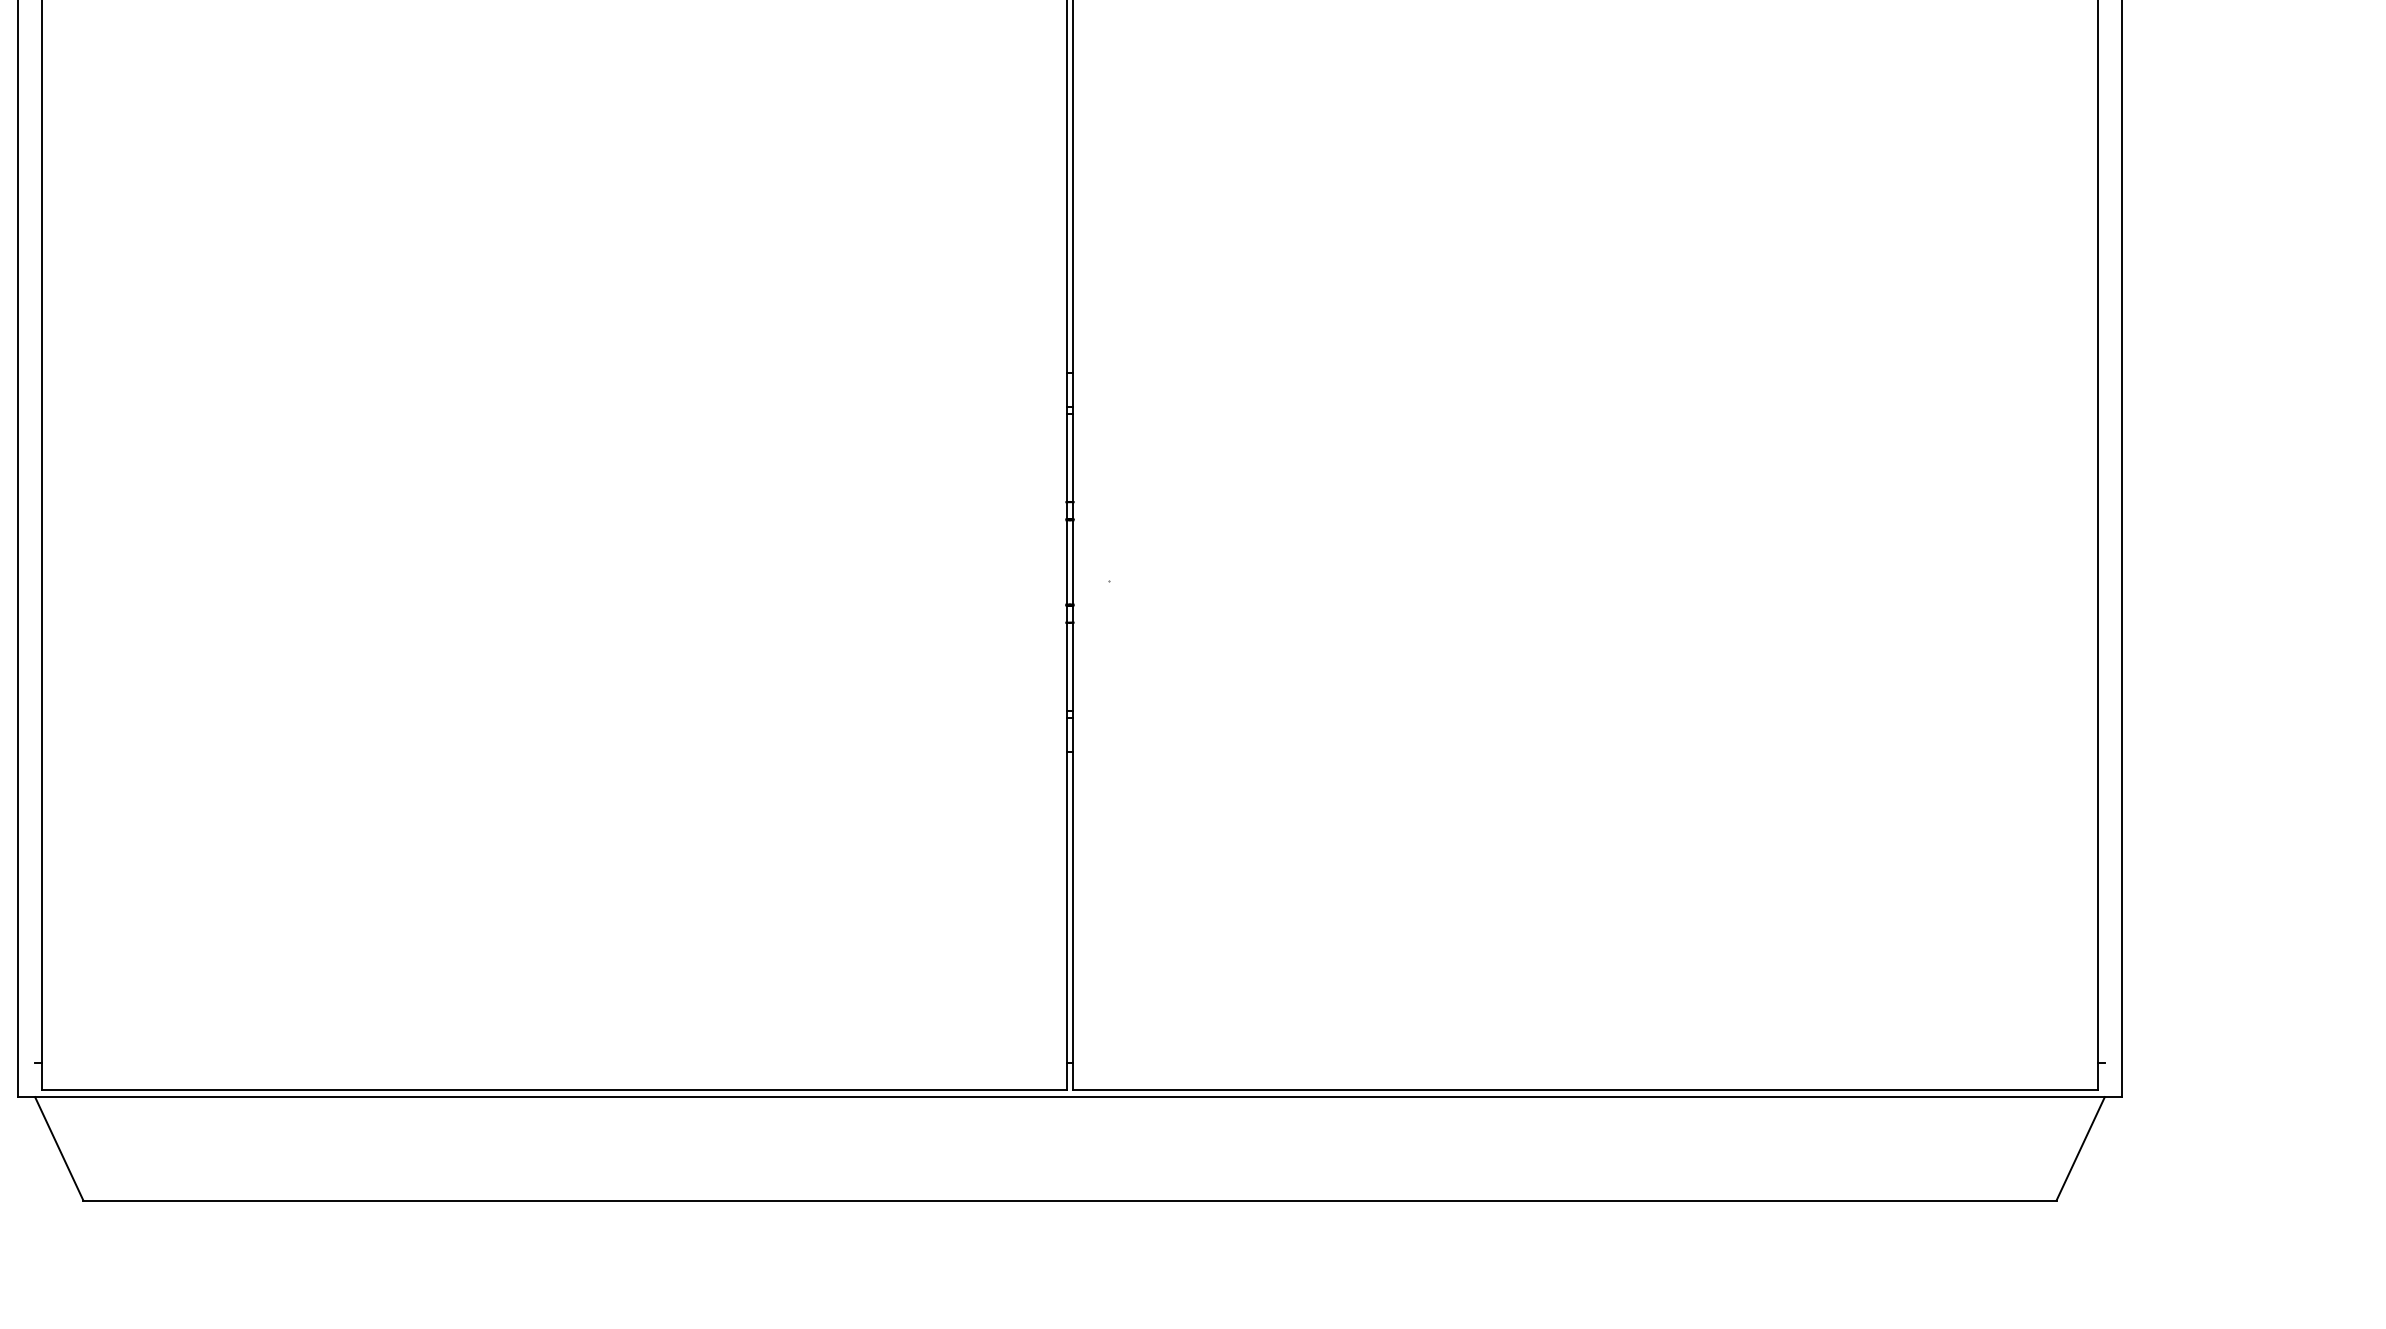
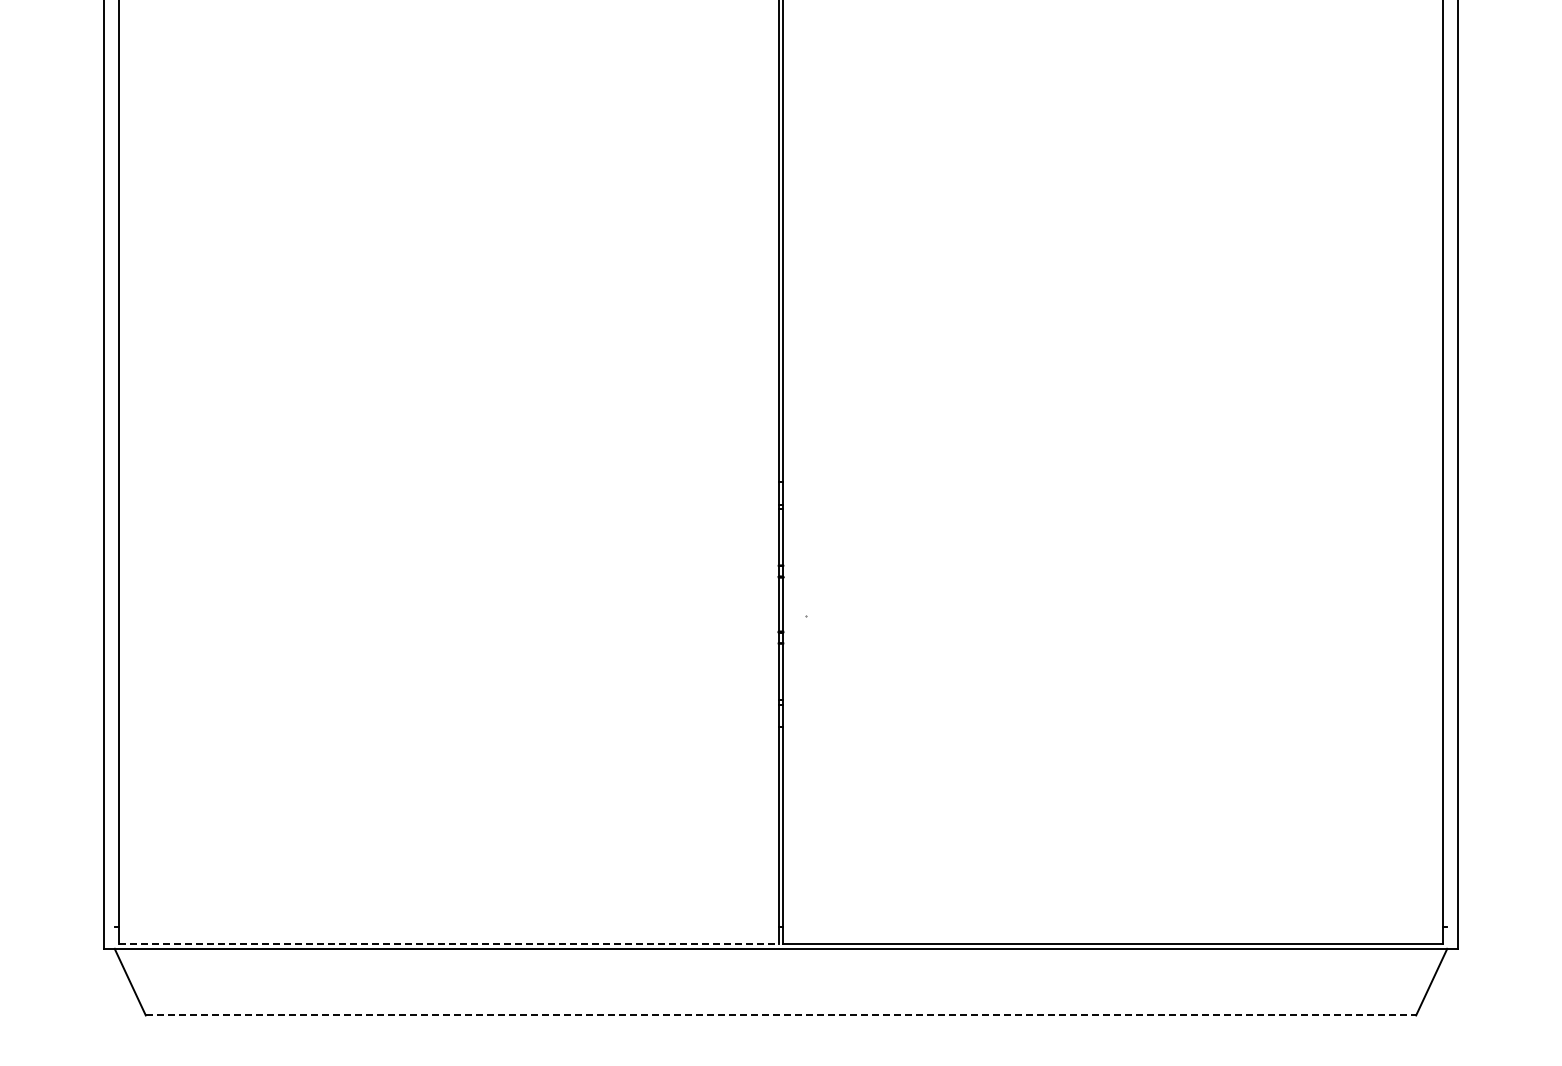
line: (553, 1090) -> (448, 944), solid -> dashed
line: (1070, 1200) -> (781, 1015), solid -> dashed

